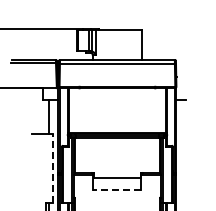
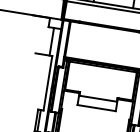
line: (52, 168) -> (47, 83), dashed -> solid
line: (116, 189) -> (95, 107), dashed -> solid

